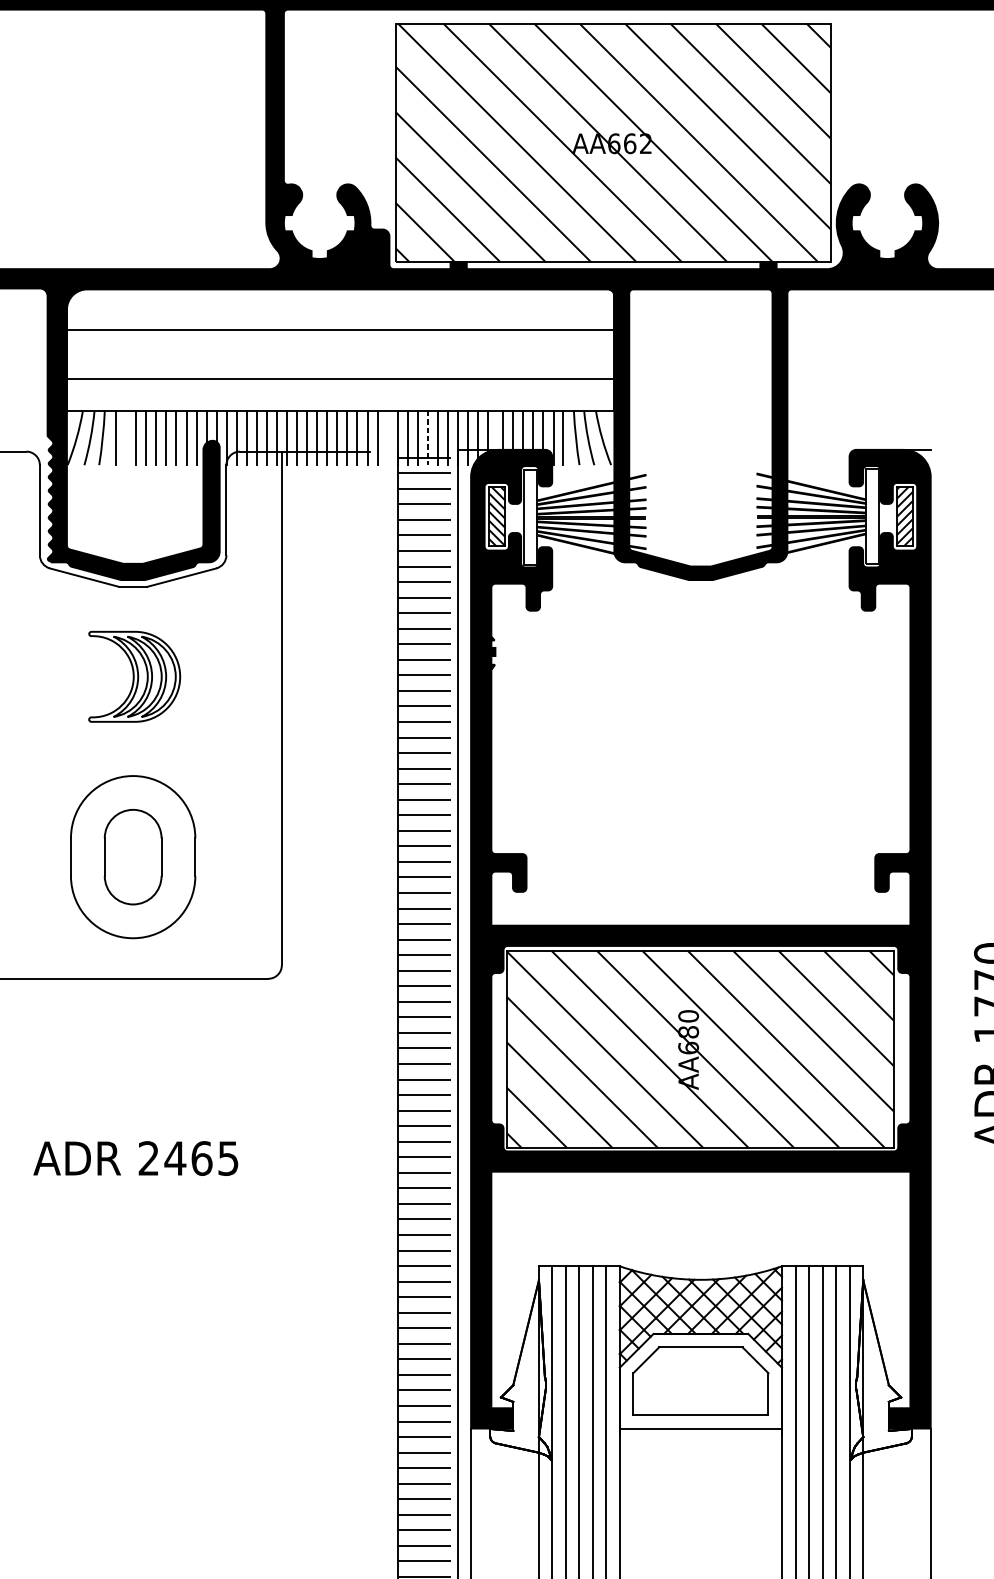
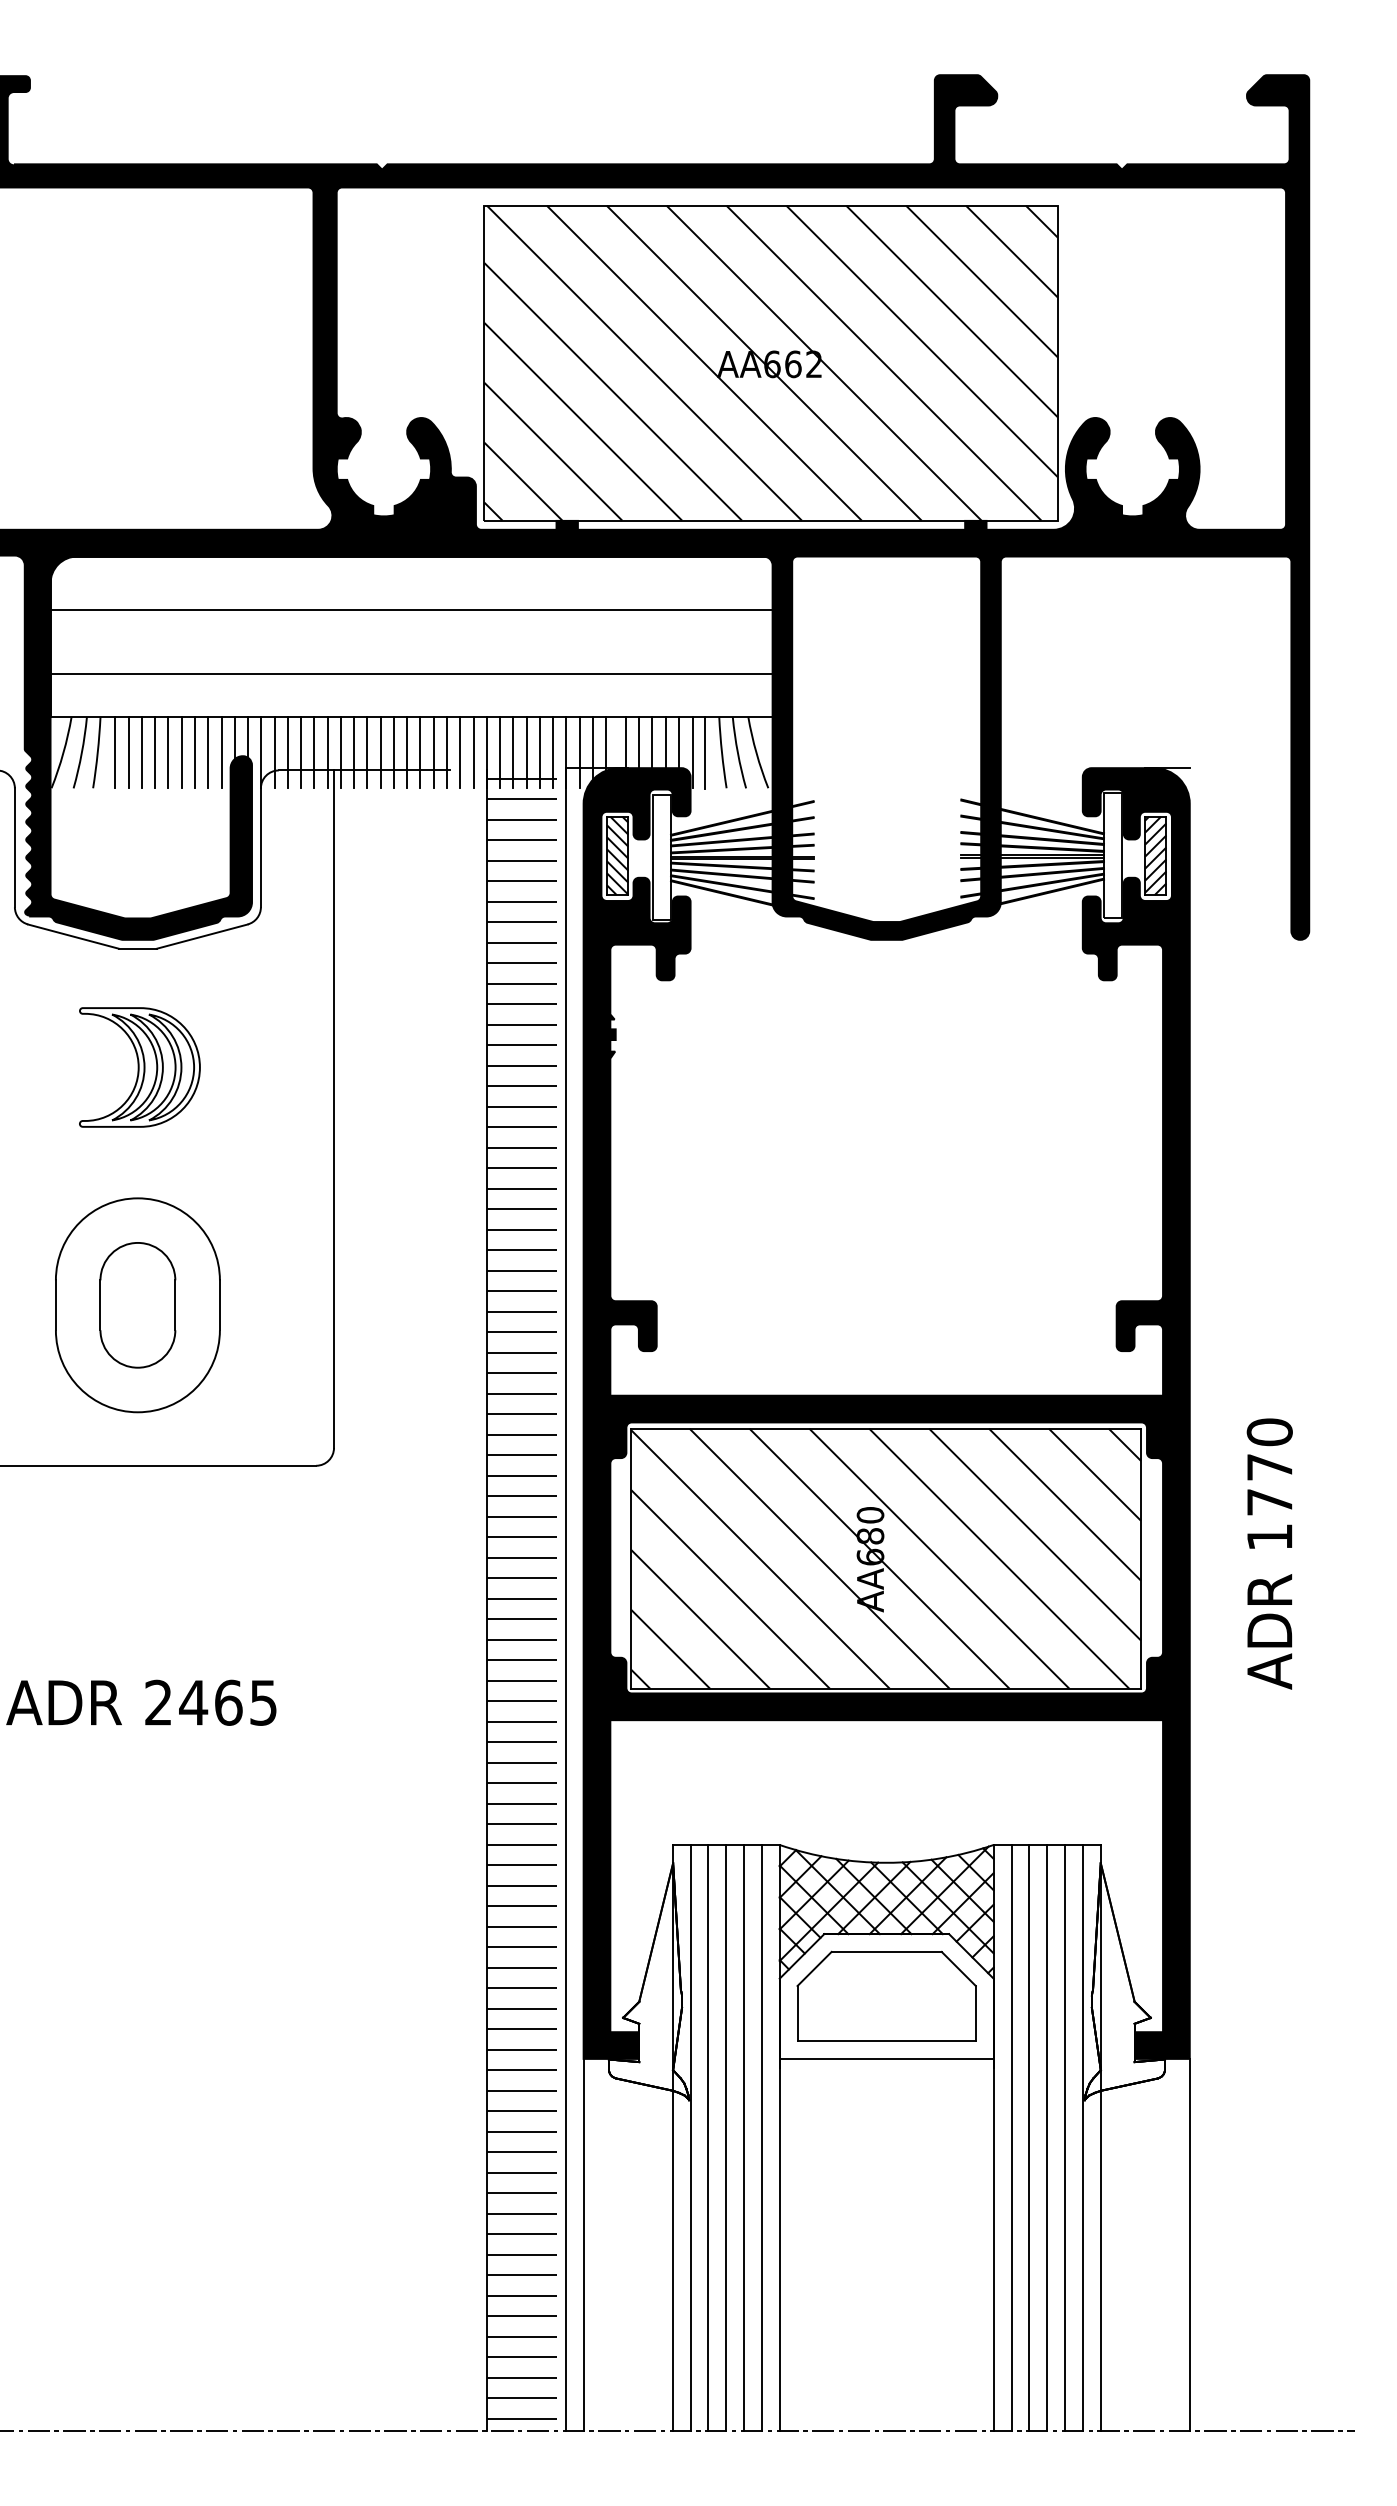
line: (126, 438) -> (128, 752), added
line: (387, 438) -> (473, 752), added
line: (427, 438) -> (526, 752), dashed -> solid

